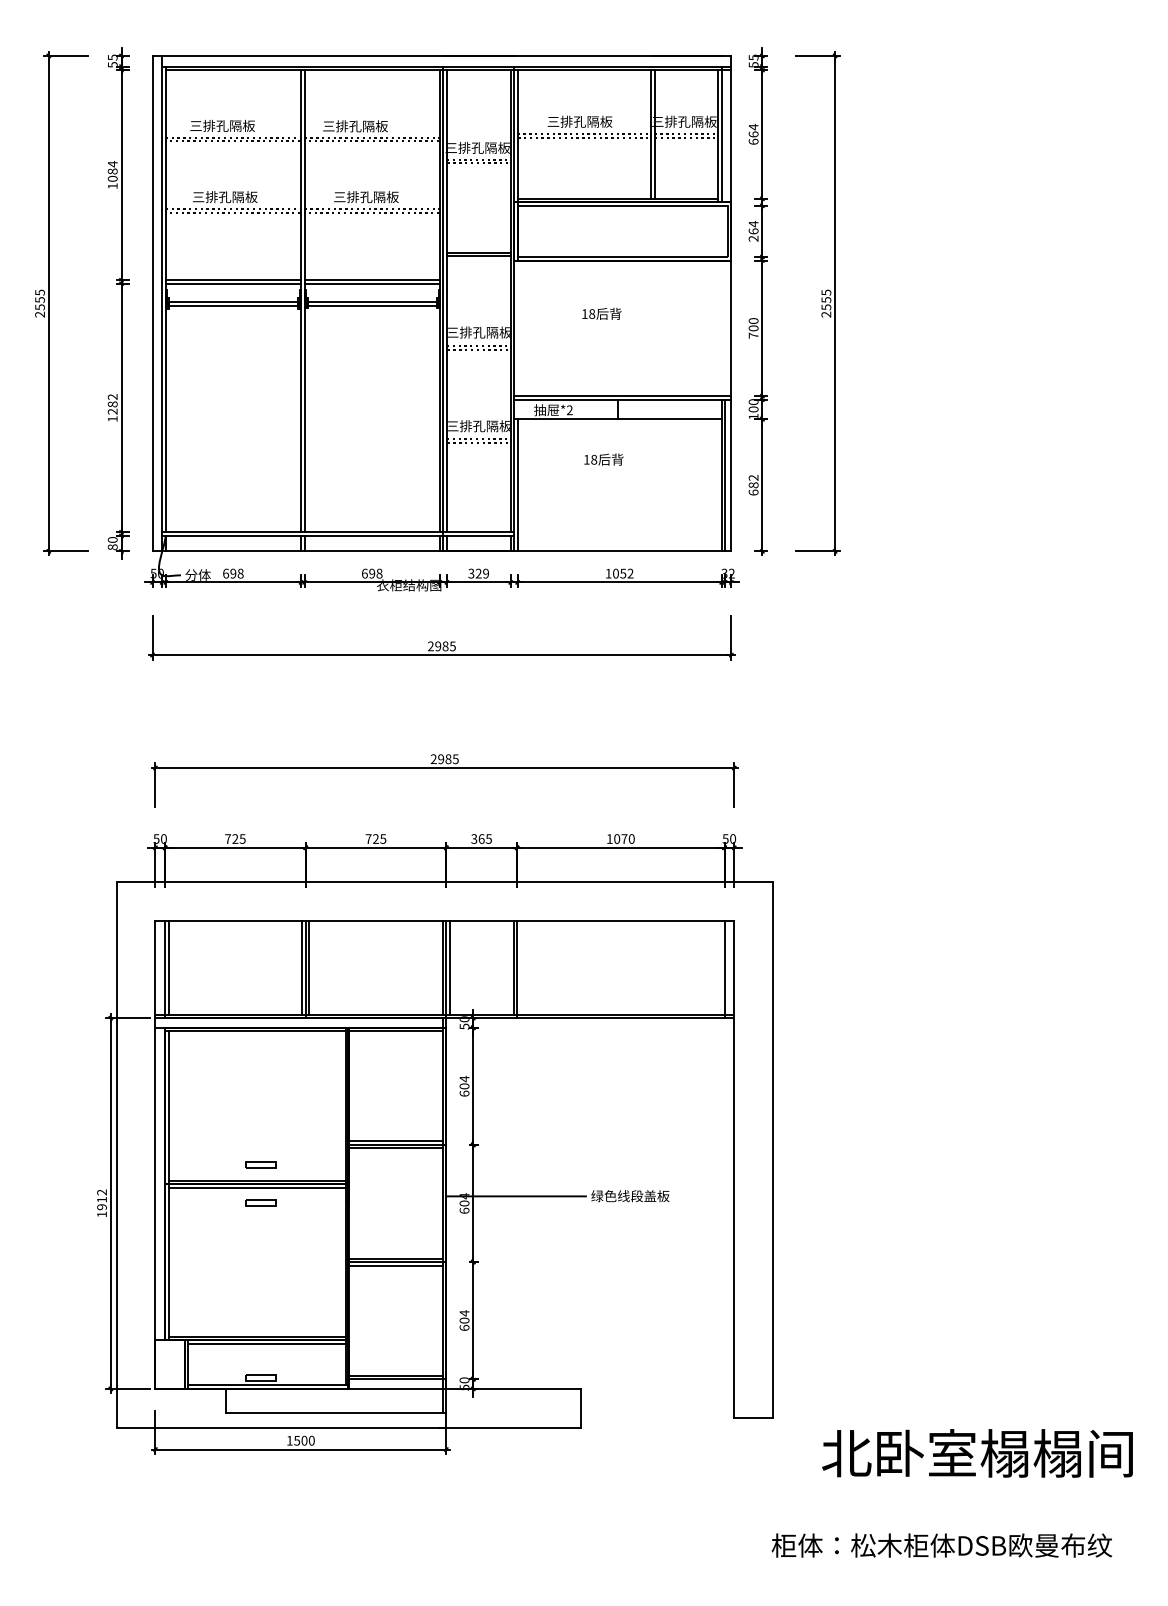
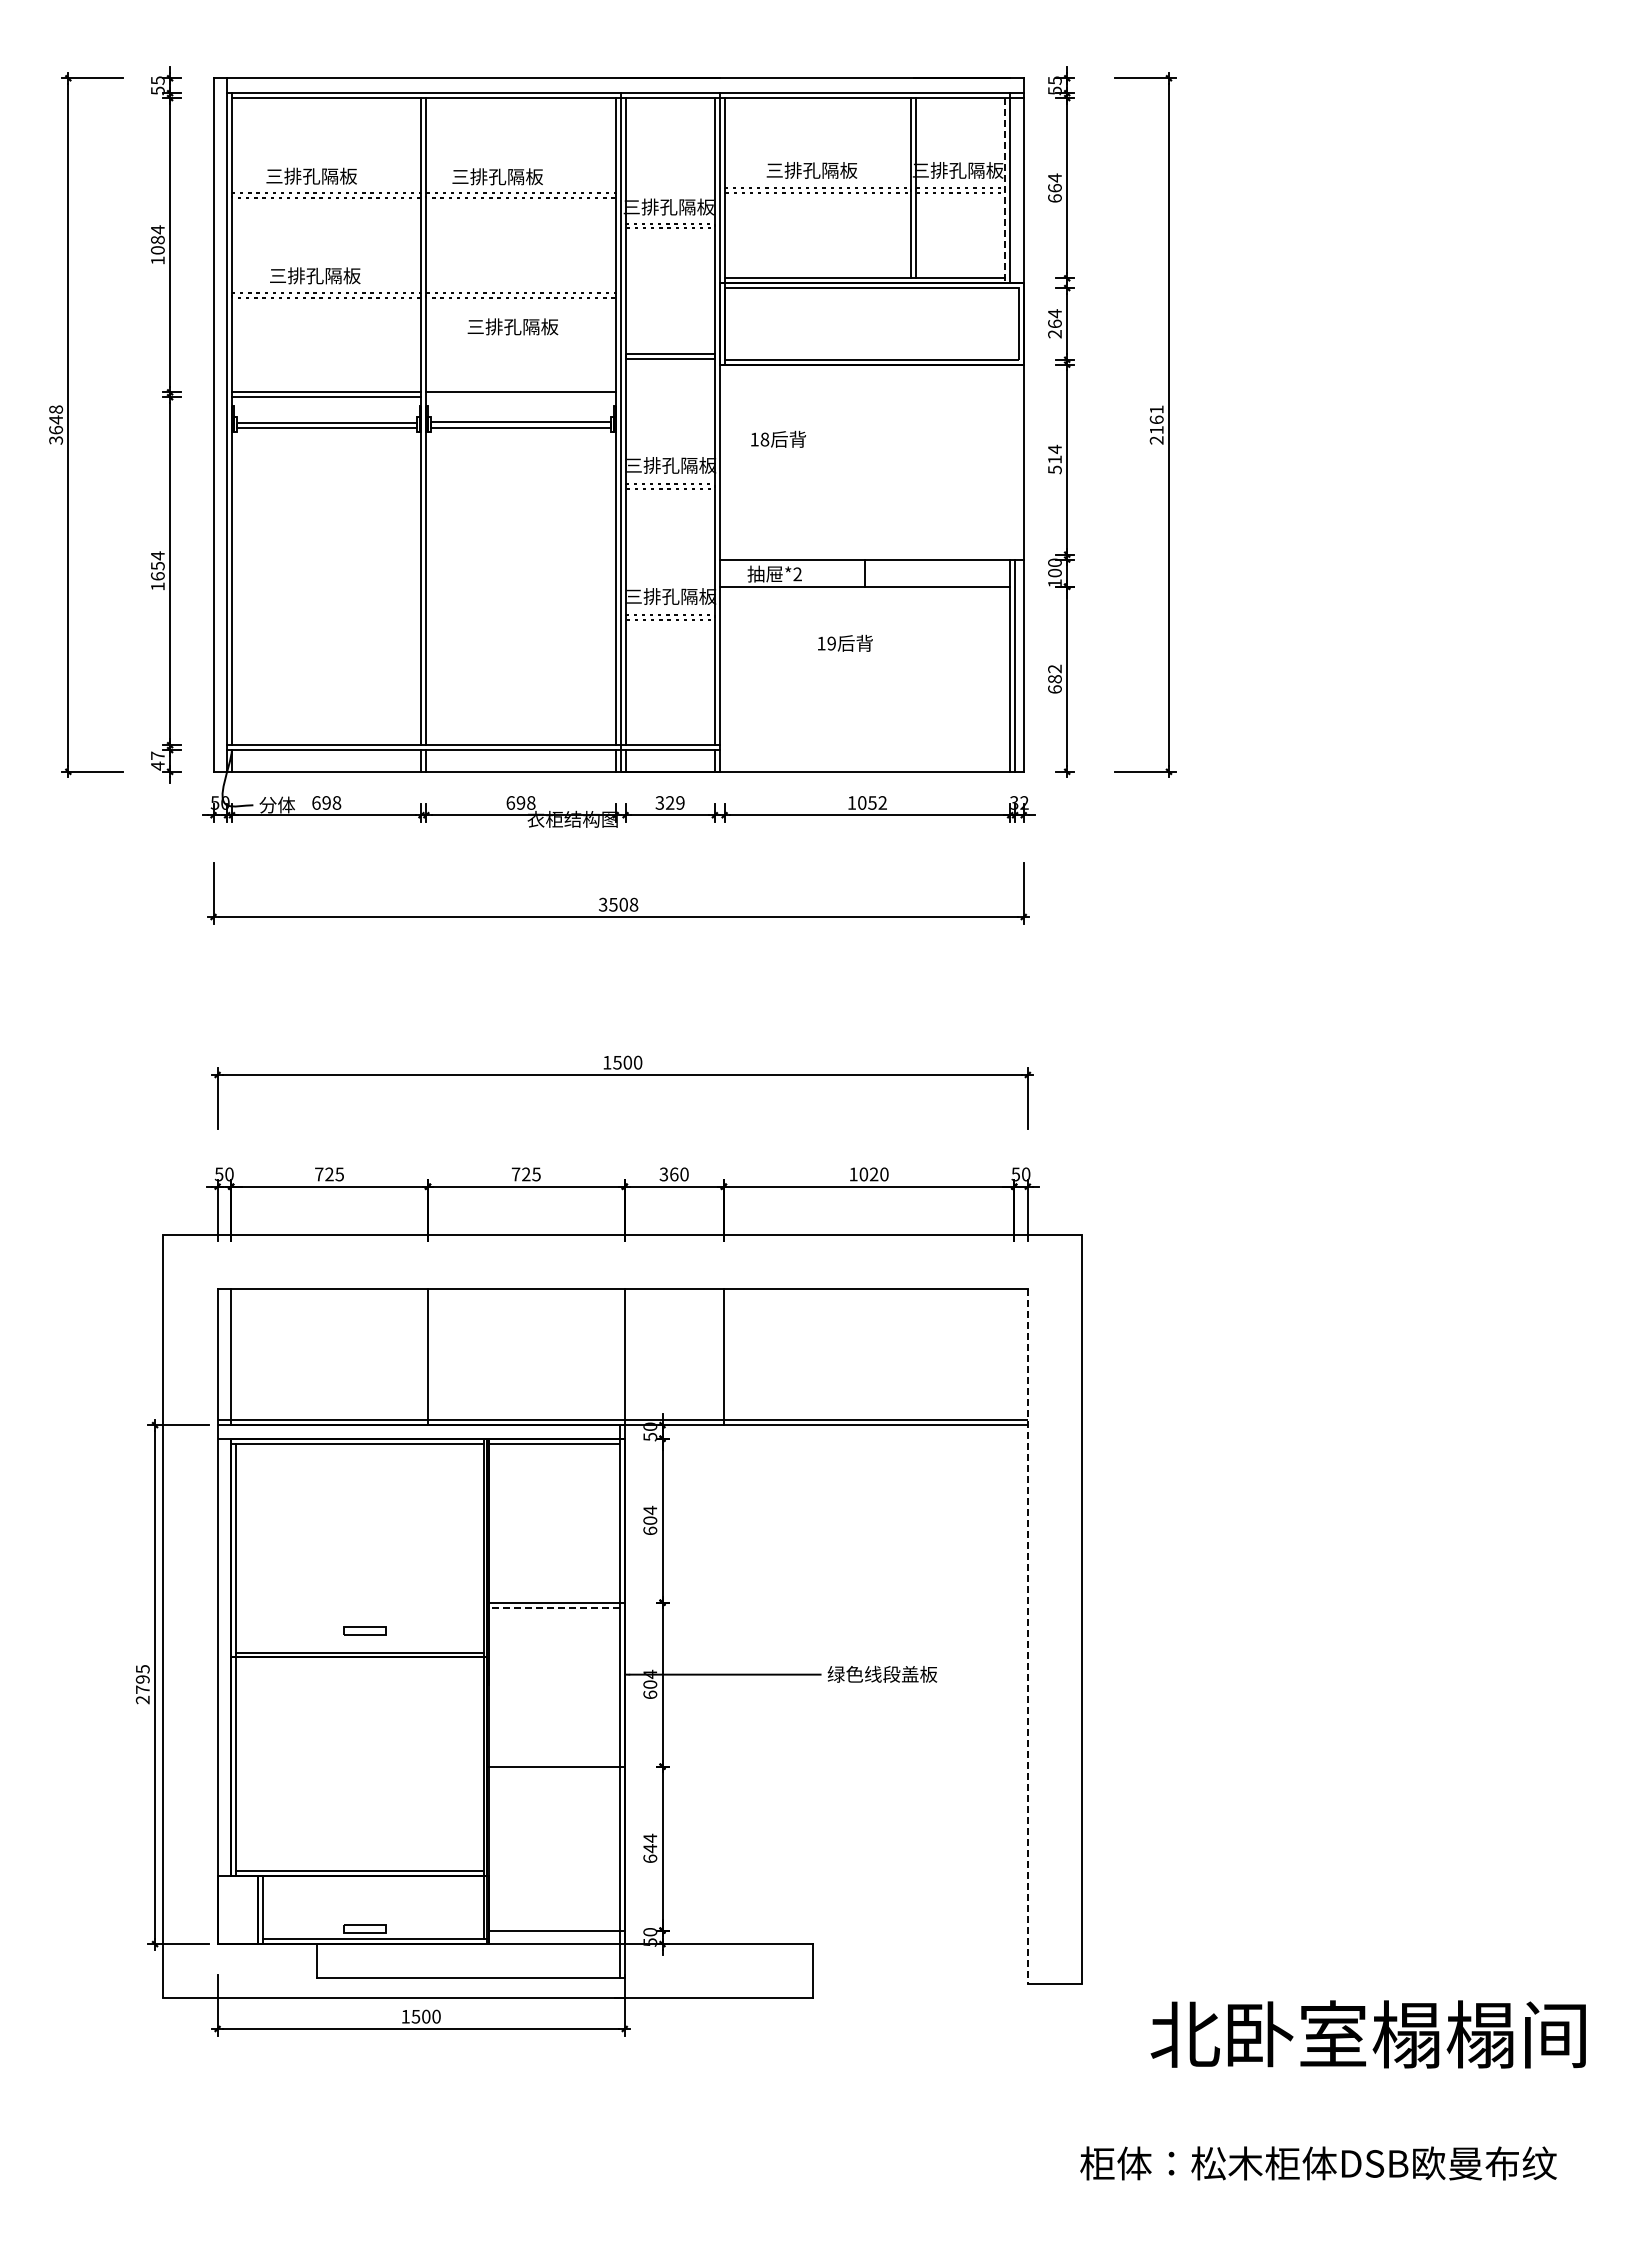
line: (718, 136) -> (1005, 190), solid -> dashed
text: (366, 196) -> (512, 326), moved
line: (371, 283) -> (520, 397), removed
text: (826, 299) -> (1156, 419), 2555 -> 2161
text: (40, 303) -> (56, 424), 2555 -> 3648
text: (601, 313) -> (778, 438), moved
text: (753, 328) -> (1054, 459), 700 -> 514
line: (622, 396) -> (871, 554), removed
text: (112, 404) -> (157, 565), 1282 -> 1654
text: (594, 459) -> (831, 643), \c2648525;18 -> \c2648525;19
line: (517, 484) -> (724, 678), removed
text: (112, 543) -> (157, 760), 80 -> 47
text: (441, 646) -> (618, 904), 2985 -> 3508
text: (444, 759) -> (622, 1062), 2985 -> 1500
text: (488, 839) -> (684, 1174), 365 -> 360
text: (624, 839) -> (874, 1174), 1070 -> 1020
line: (168, 967) -> (236, 1354), removed
line: (302, 967) -> (423, 1354), removed
line: (308, 967) -> (432, 1354), removed
line: (442, 967) -> (619, 1354), removed
line: (449, 967) -> (629, 1354), removed
line: (513, 967) -> (718, 1354), removed
line: (724, 969) -> (1014, 1357), removed
line: (396, 1141) -> (554, 1597), removed
line: (395, 1148) -> (553, 1607), solid -> dashed
line: (734, 1169) -> (1027, 1637), solid -> dashed
line: (257, 1187) -> (360, 1662), removed
part: (260, 1202) -> (364, 1683), removed
text: (101, 1203) -> (142, 1684), 1912 -> 2795
line: (396, 1258) -> (554, 1761), removed
line: (396, 1265) -> (554, 1771), removed
text: (464, 1320) -> (650, 1848), 604 -> 644
line: (266, 1344) -> (373, 1881), removed
line: (396, 1375) -> (554, 1925), removed

